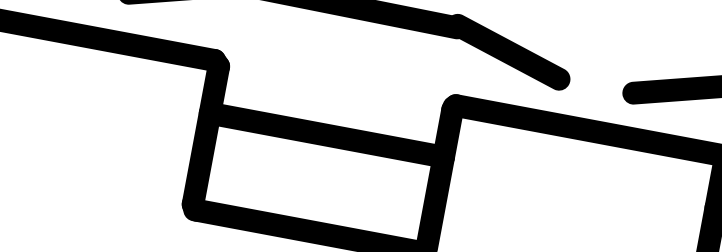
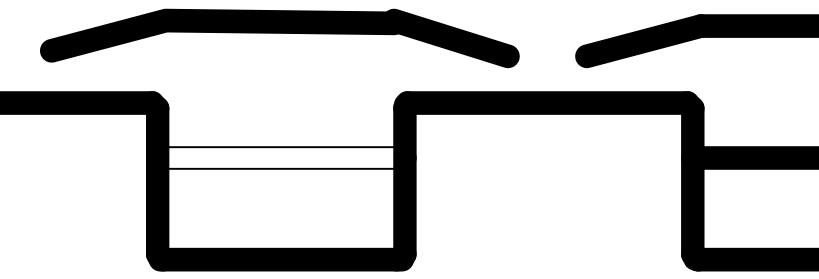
fill: (326, 134) -> (280, 157), removed

